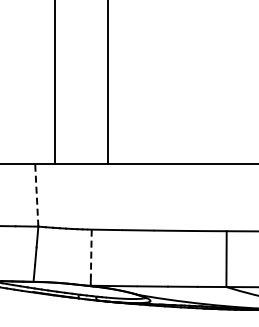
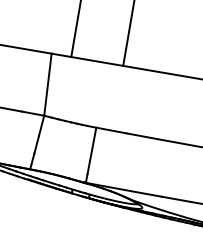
line: (36, 194) -> (47, 83), dashed -> solid
line: (91, 253) -> (92, 151), dashed -> solid

